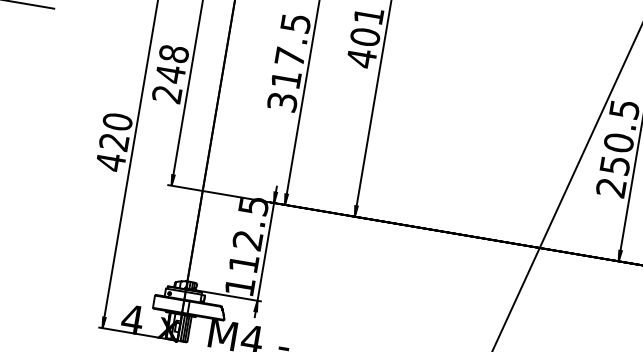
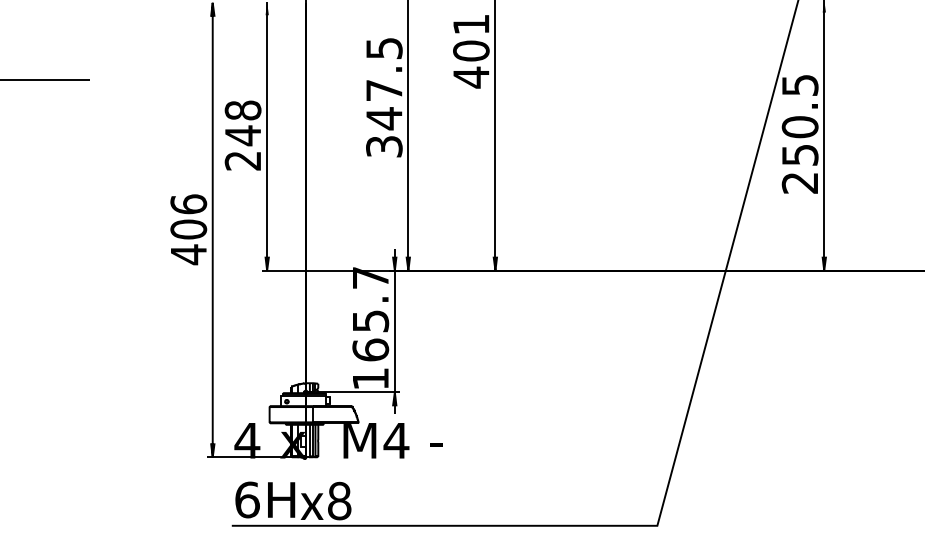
text: (286, 79) -> (384, 118), 317.5 -> 347.5
text: (115, 131) -> (188, 216), 420 -> 406
text: (248, 234) -> (370, 314), 112.5 -> 165.7

